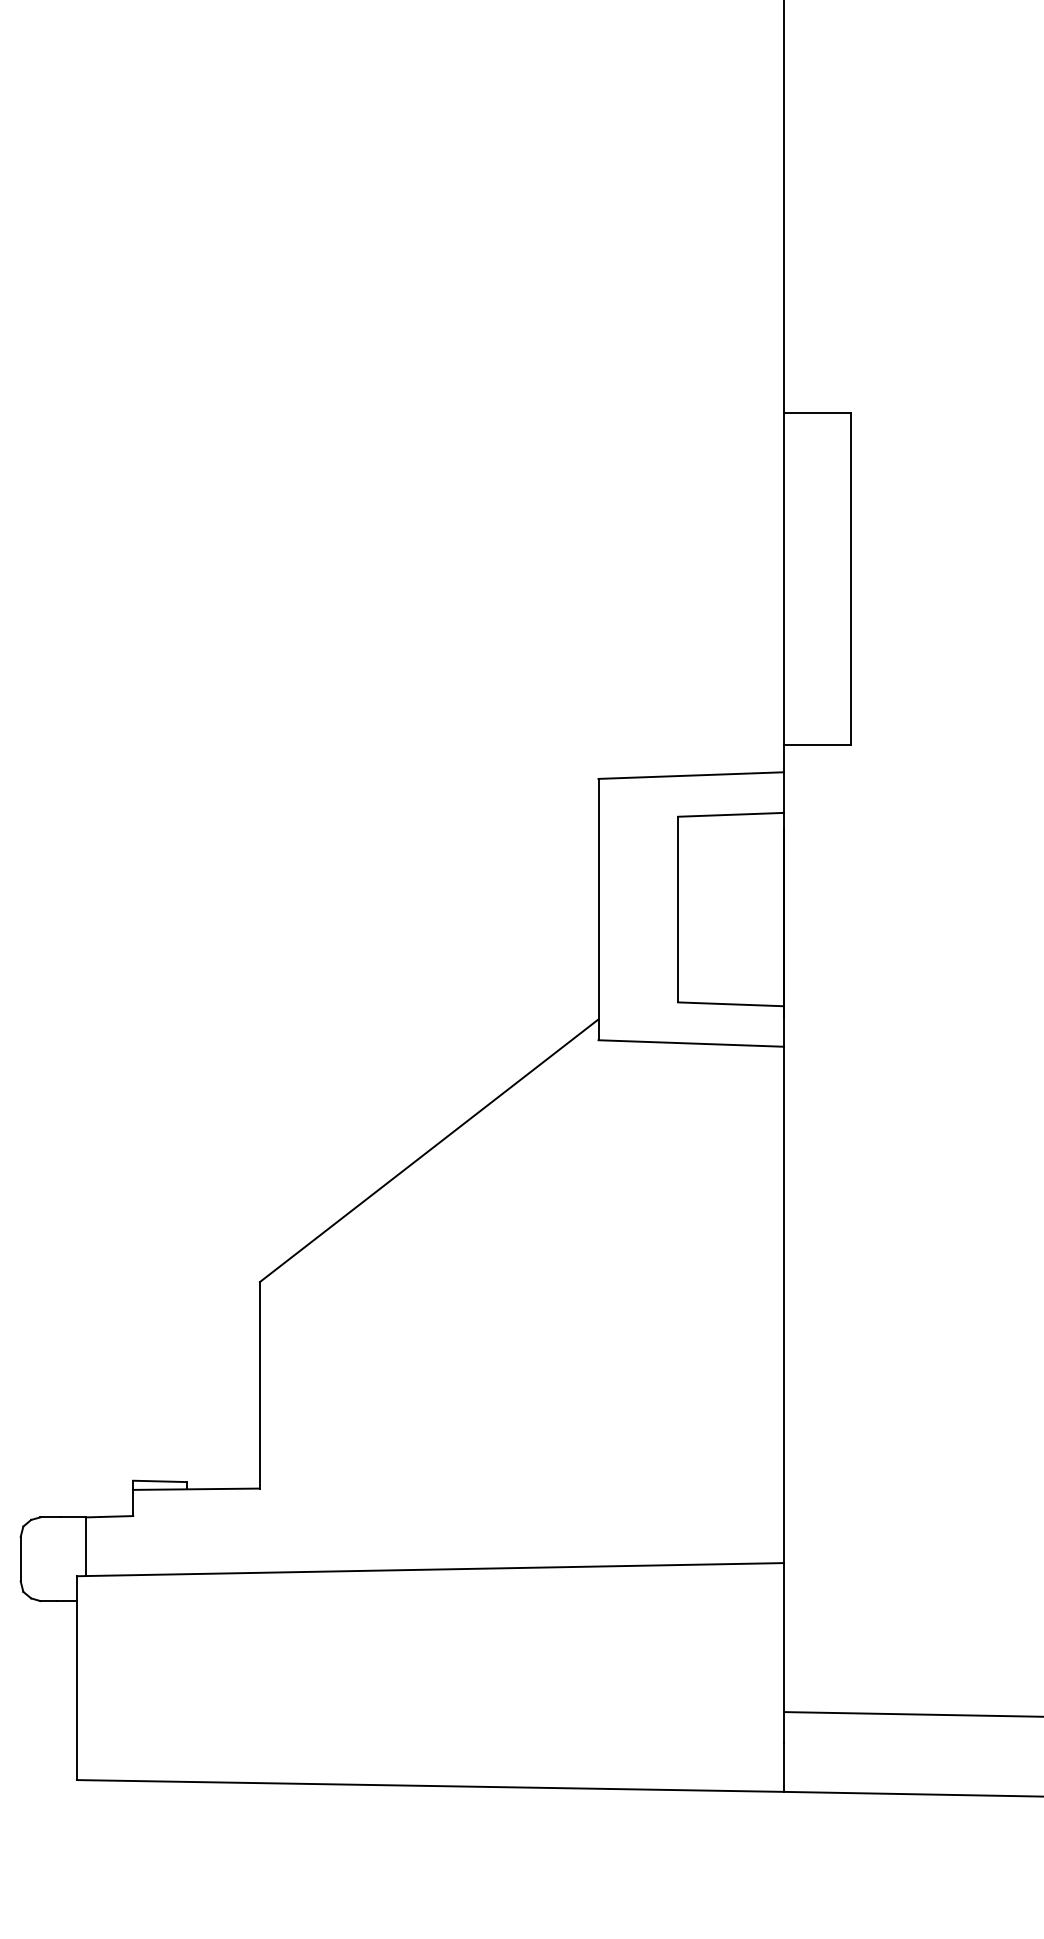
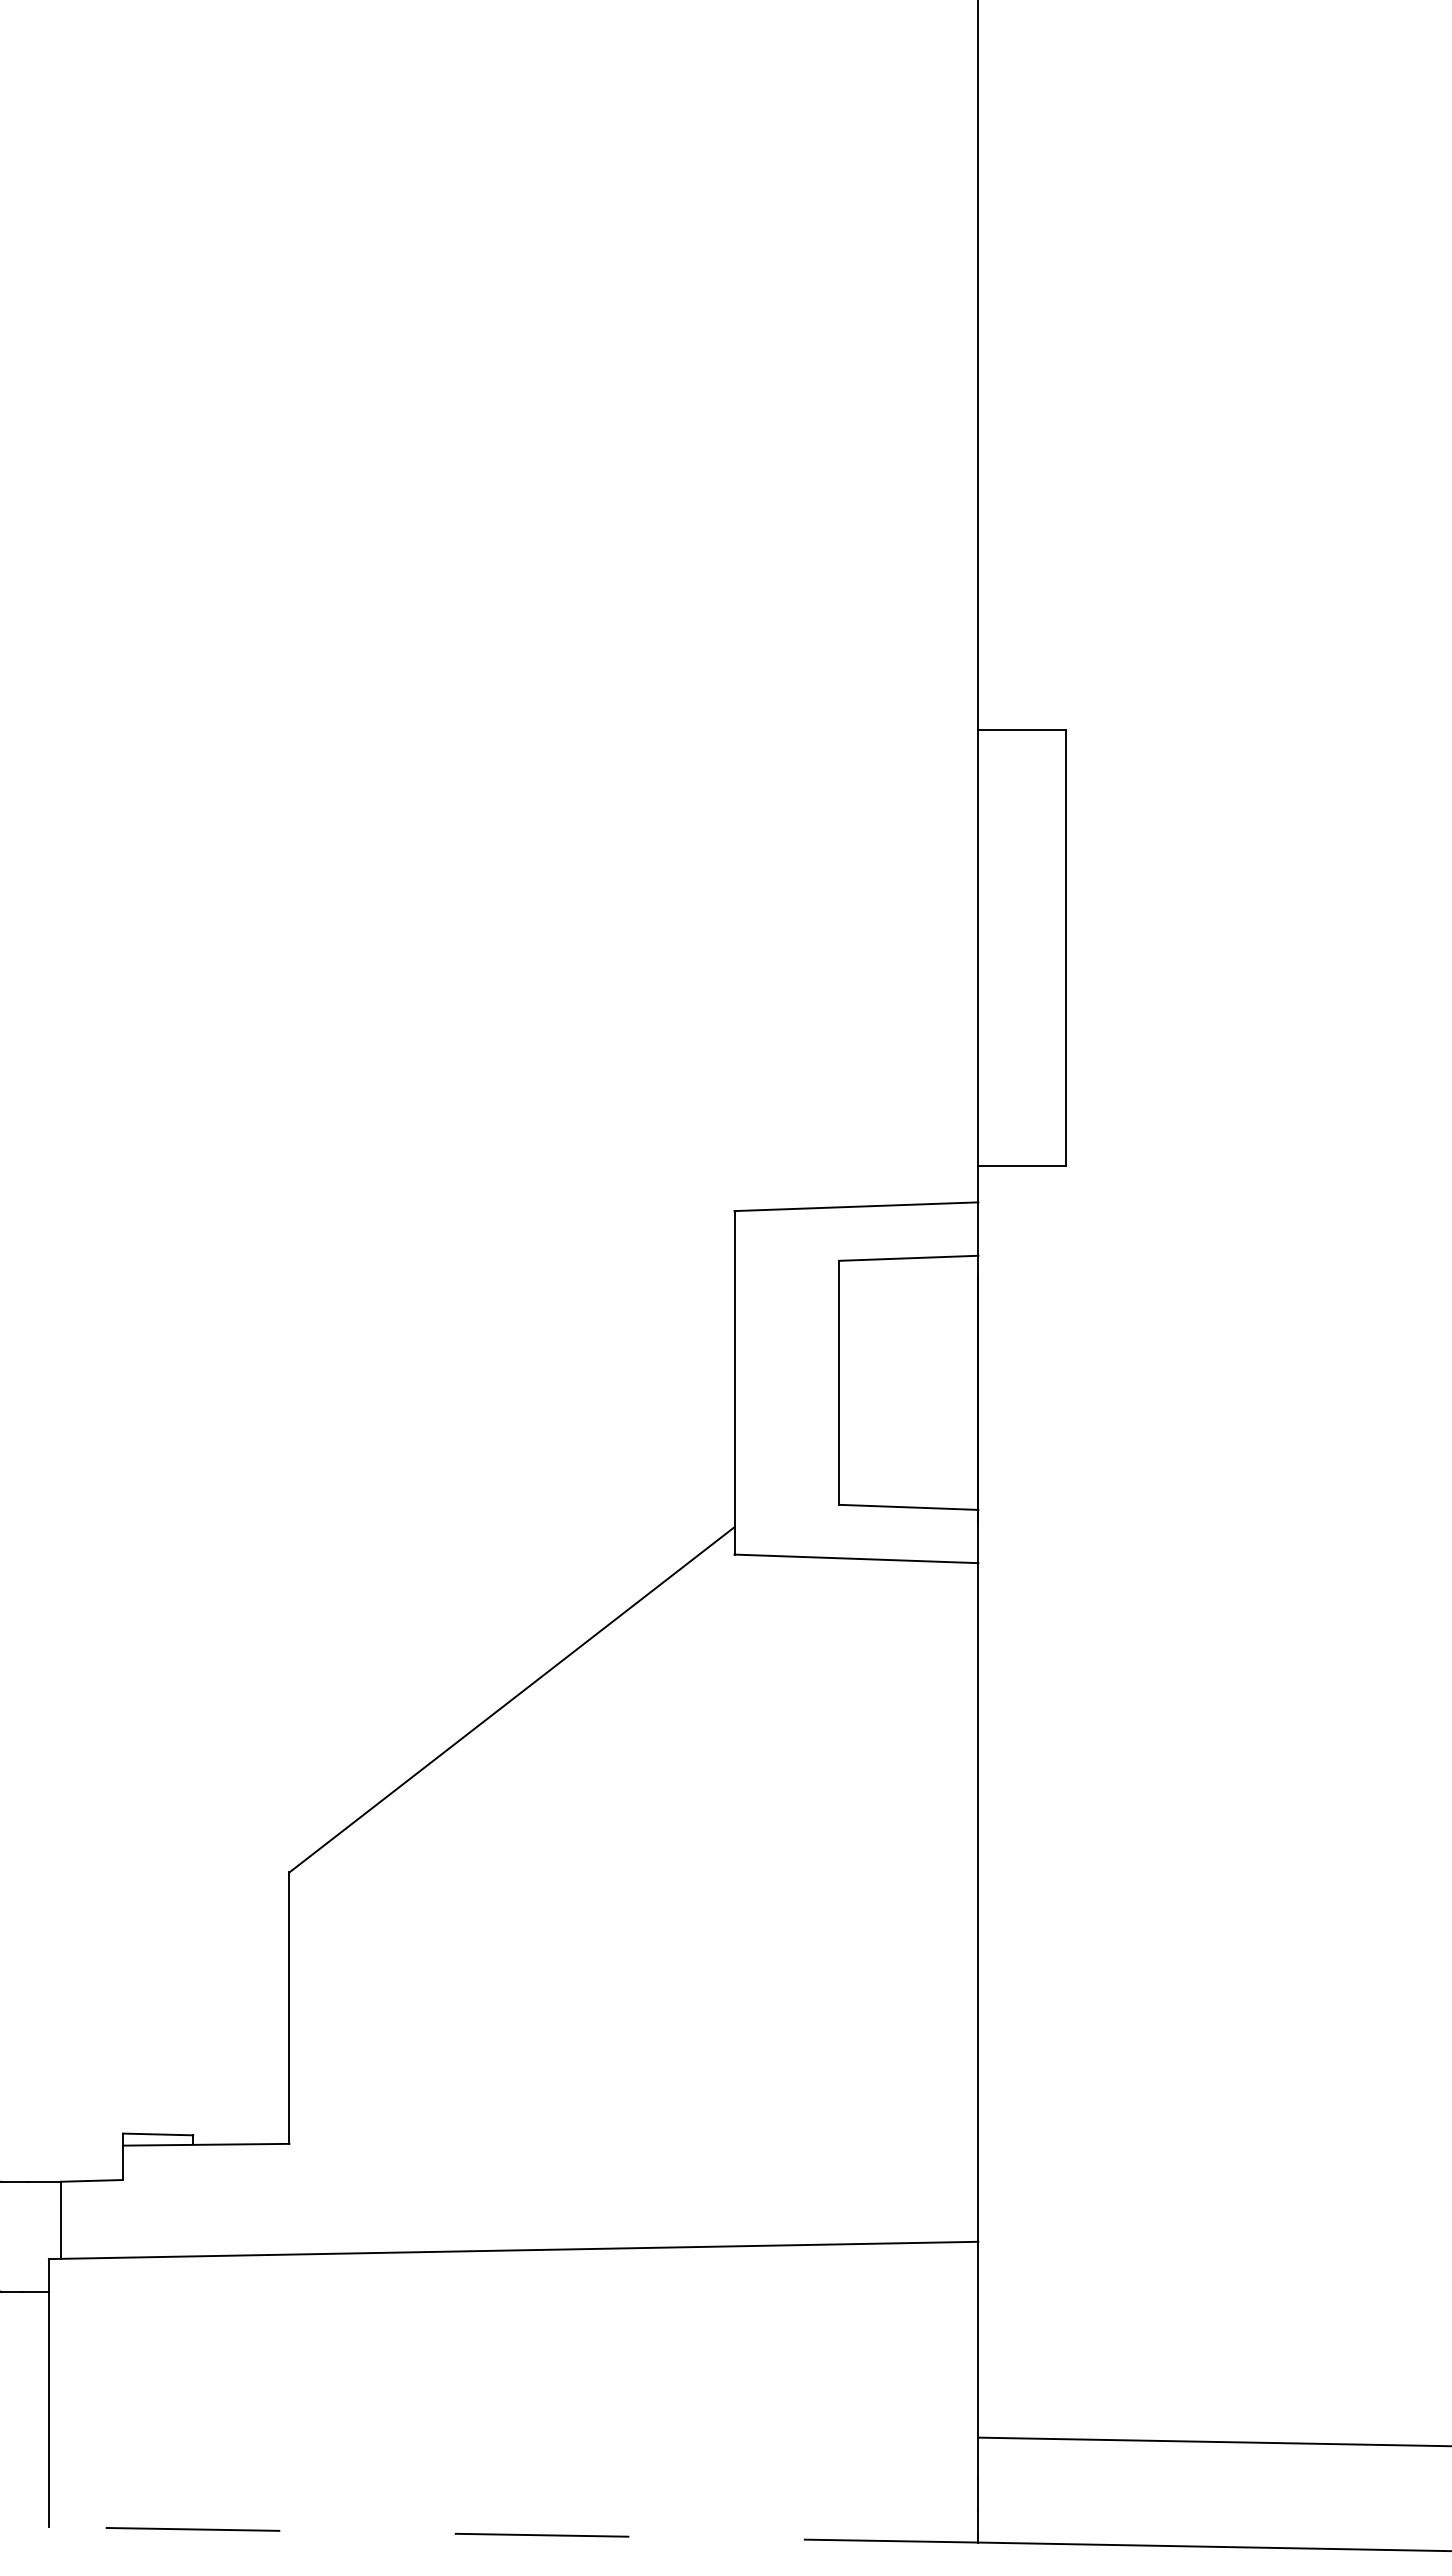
line: (430, 1785) -> (513, 2534), solid -> dashed

